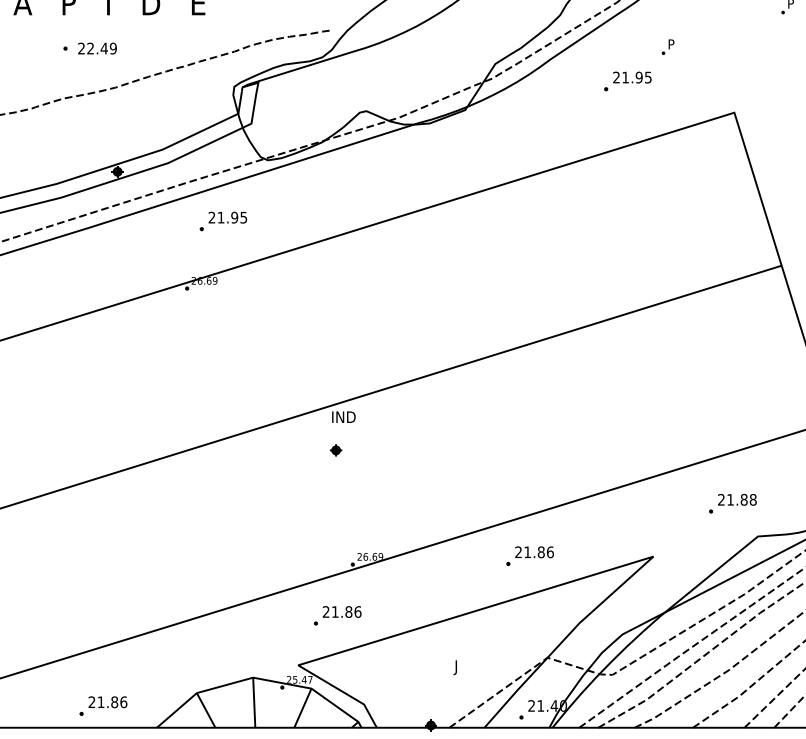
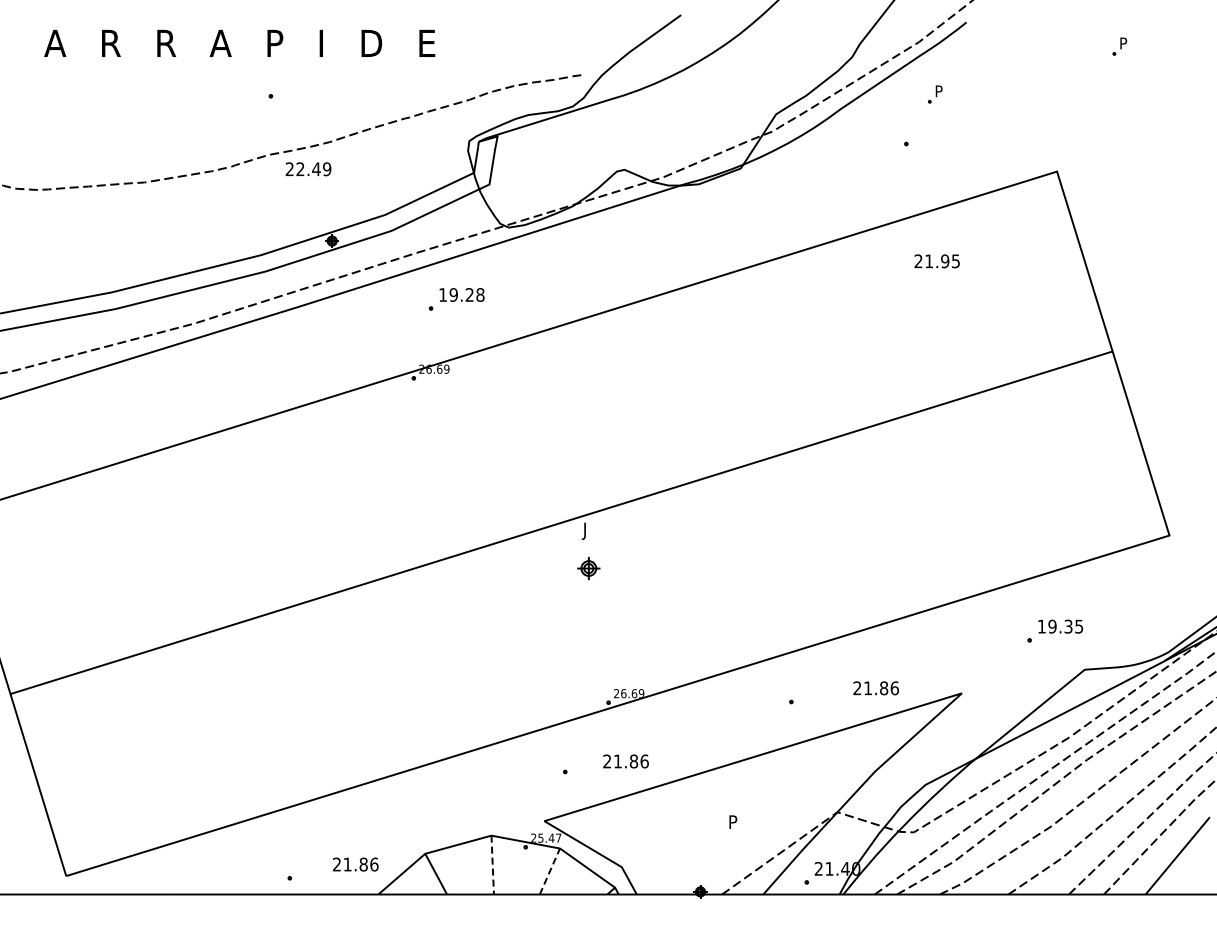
part: (668, 47) -> (935, 94), moved
text: (97, 48) -> (308, 169), moved
text: (631, 77) -> (936, 261), moved
text: (227, 217) -> (461, 294), 21.95 -> 19.28
text: (342, 418) -> (596, 530), IND -> J
part: (335, 450) -> (588, 568), size x1.6
text: (737, 499) -> (1060, 626), 21.88 -> 19.35
text: (533, 552) -> (875, 688), moved
text: (341, 612) -> (625, 761), moved
text: (458, 667) -> (732, 823), J -> P
text: (107, 702) -> (355, 864), moved
line: (254, 703) -> (492, 865), solid -> dashed
line: (303, 708) -> (550, 871), solid -> dashed

